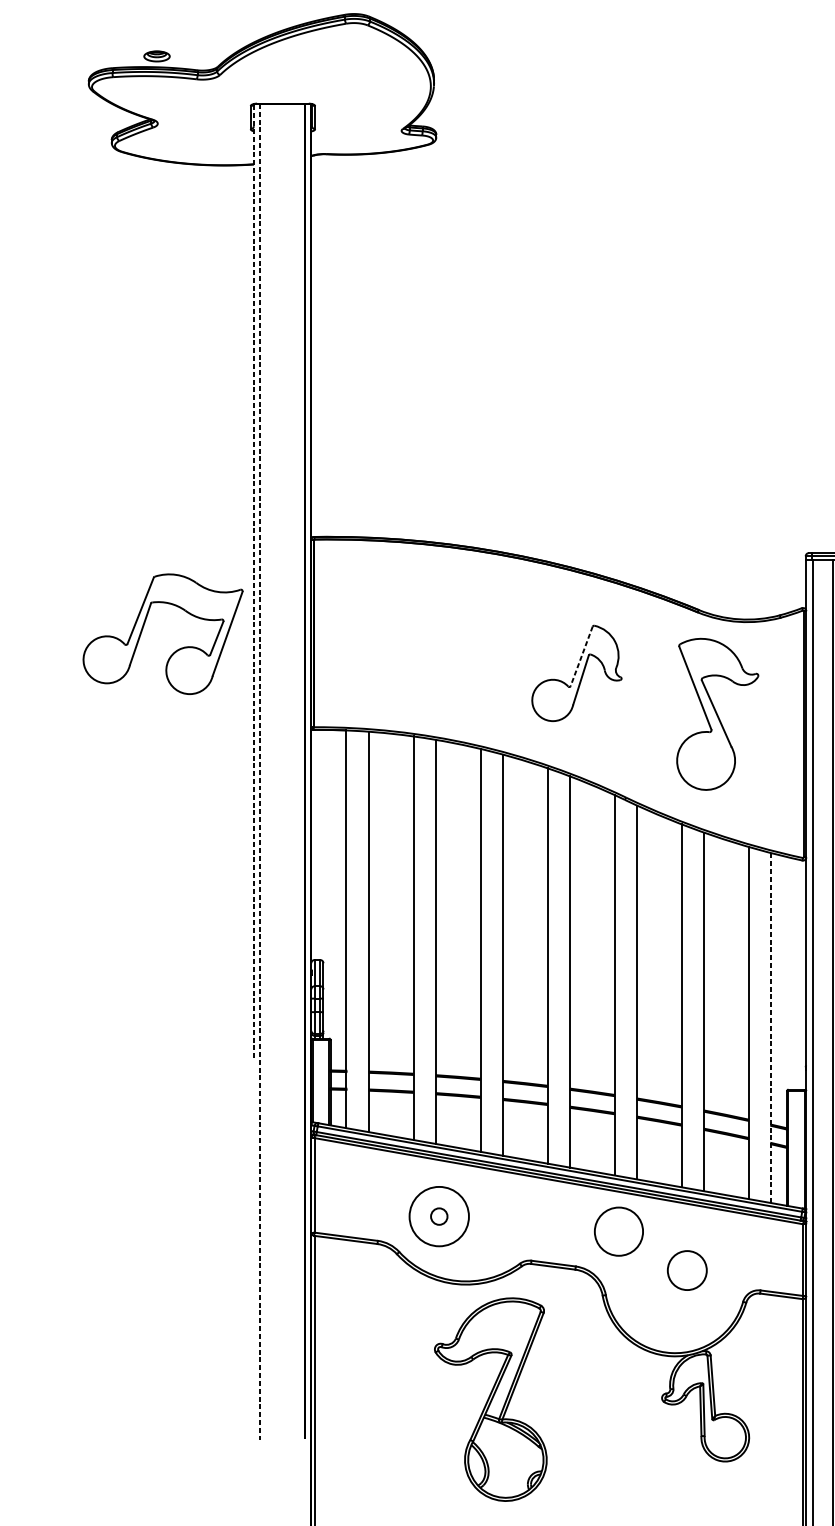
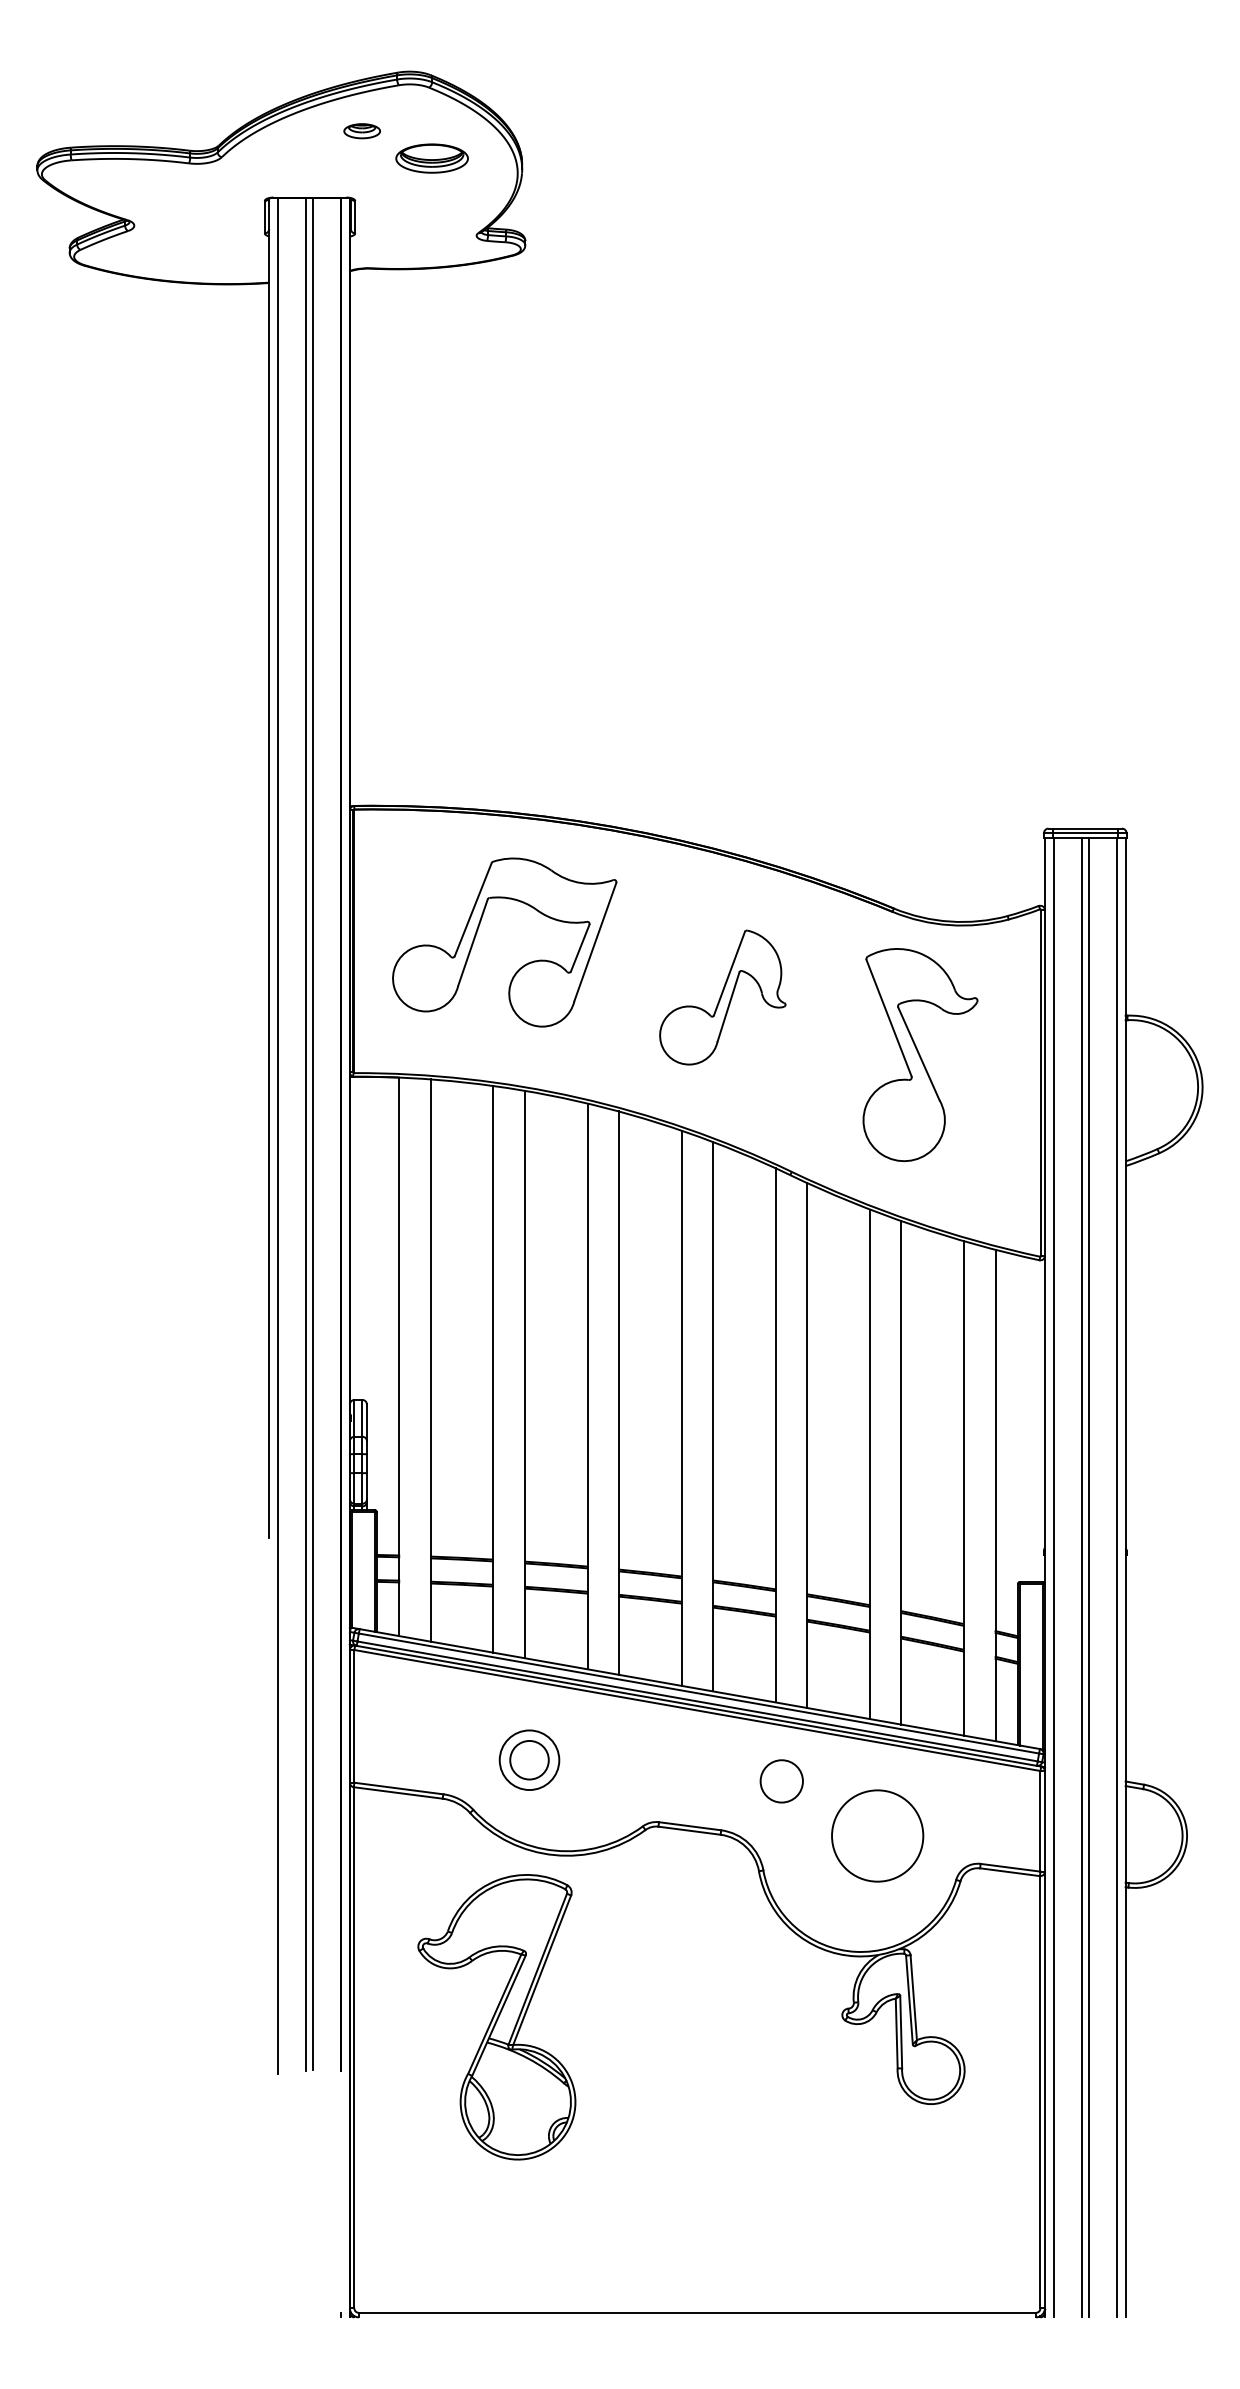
part: (156, 56) -> (361, 131), moved
part: (369, 75) -> (431, 158), added
line: (254, 582) -> (269, 869), dashed -> solid
part: (143, 627) -> (477, 933), moved
line: (581, 656) -> (729, 973), dashed -> solid
line: (279, 770) -> (305, 1134), added
line: (285, 770) -> (313, 1133), added
line: (260, 772) -> (278, 1136), dashed -> solid
line: (771, 1028) -> (995, 1495), dashed -> solid
circle: (439, 1216) -> (529, 1759), size x1.67
circle: (439, 1216) -> (529, 1760), size x0.71
circle: (618, 1231) -> (781, 1781), size x0.62
circle: (687, 1270) -> (877, 1835), size x1.67
part: (490, 1399) -> (496, 2017), moved

